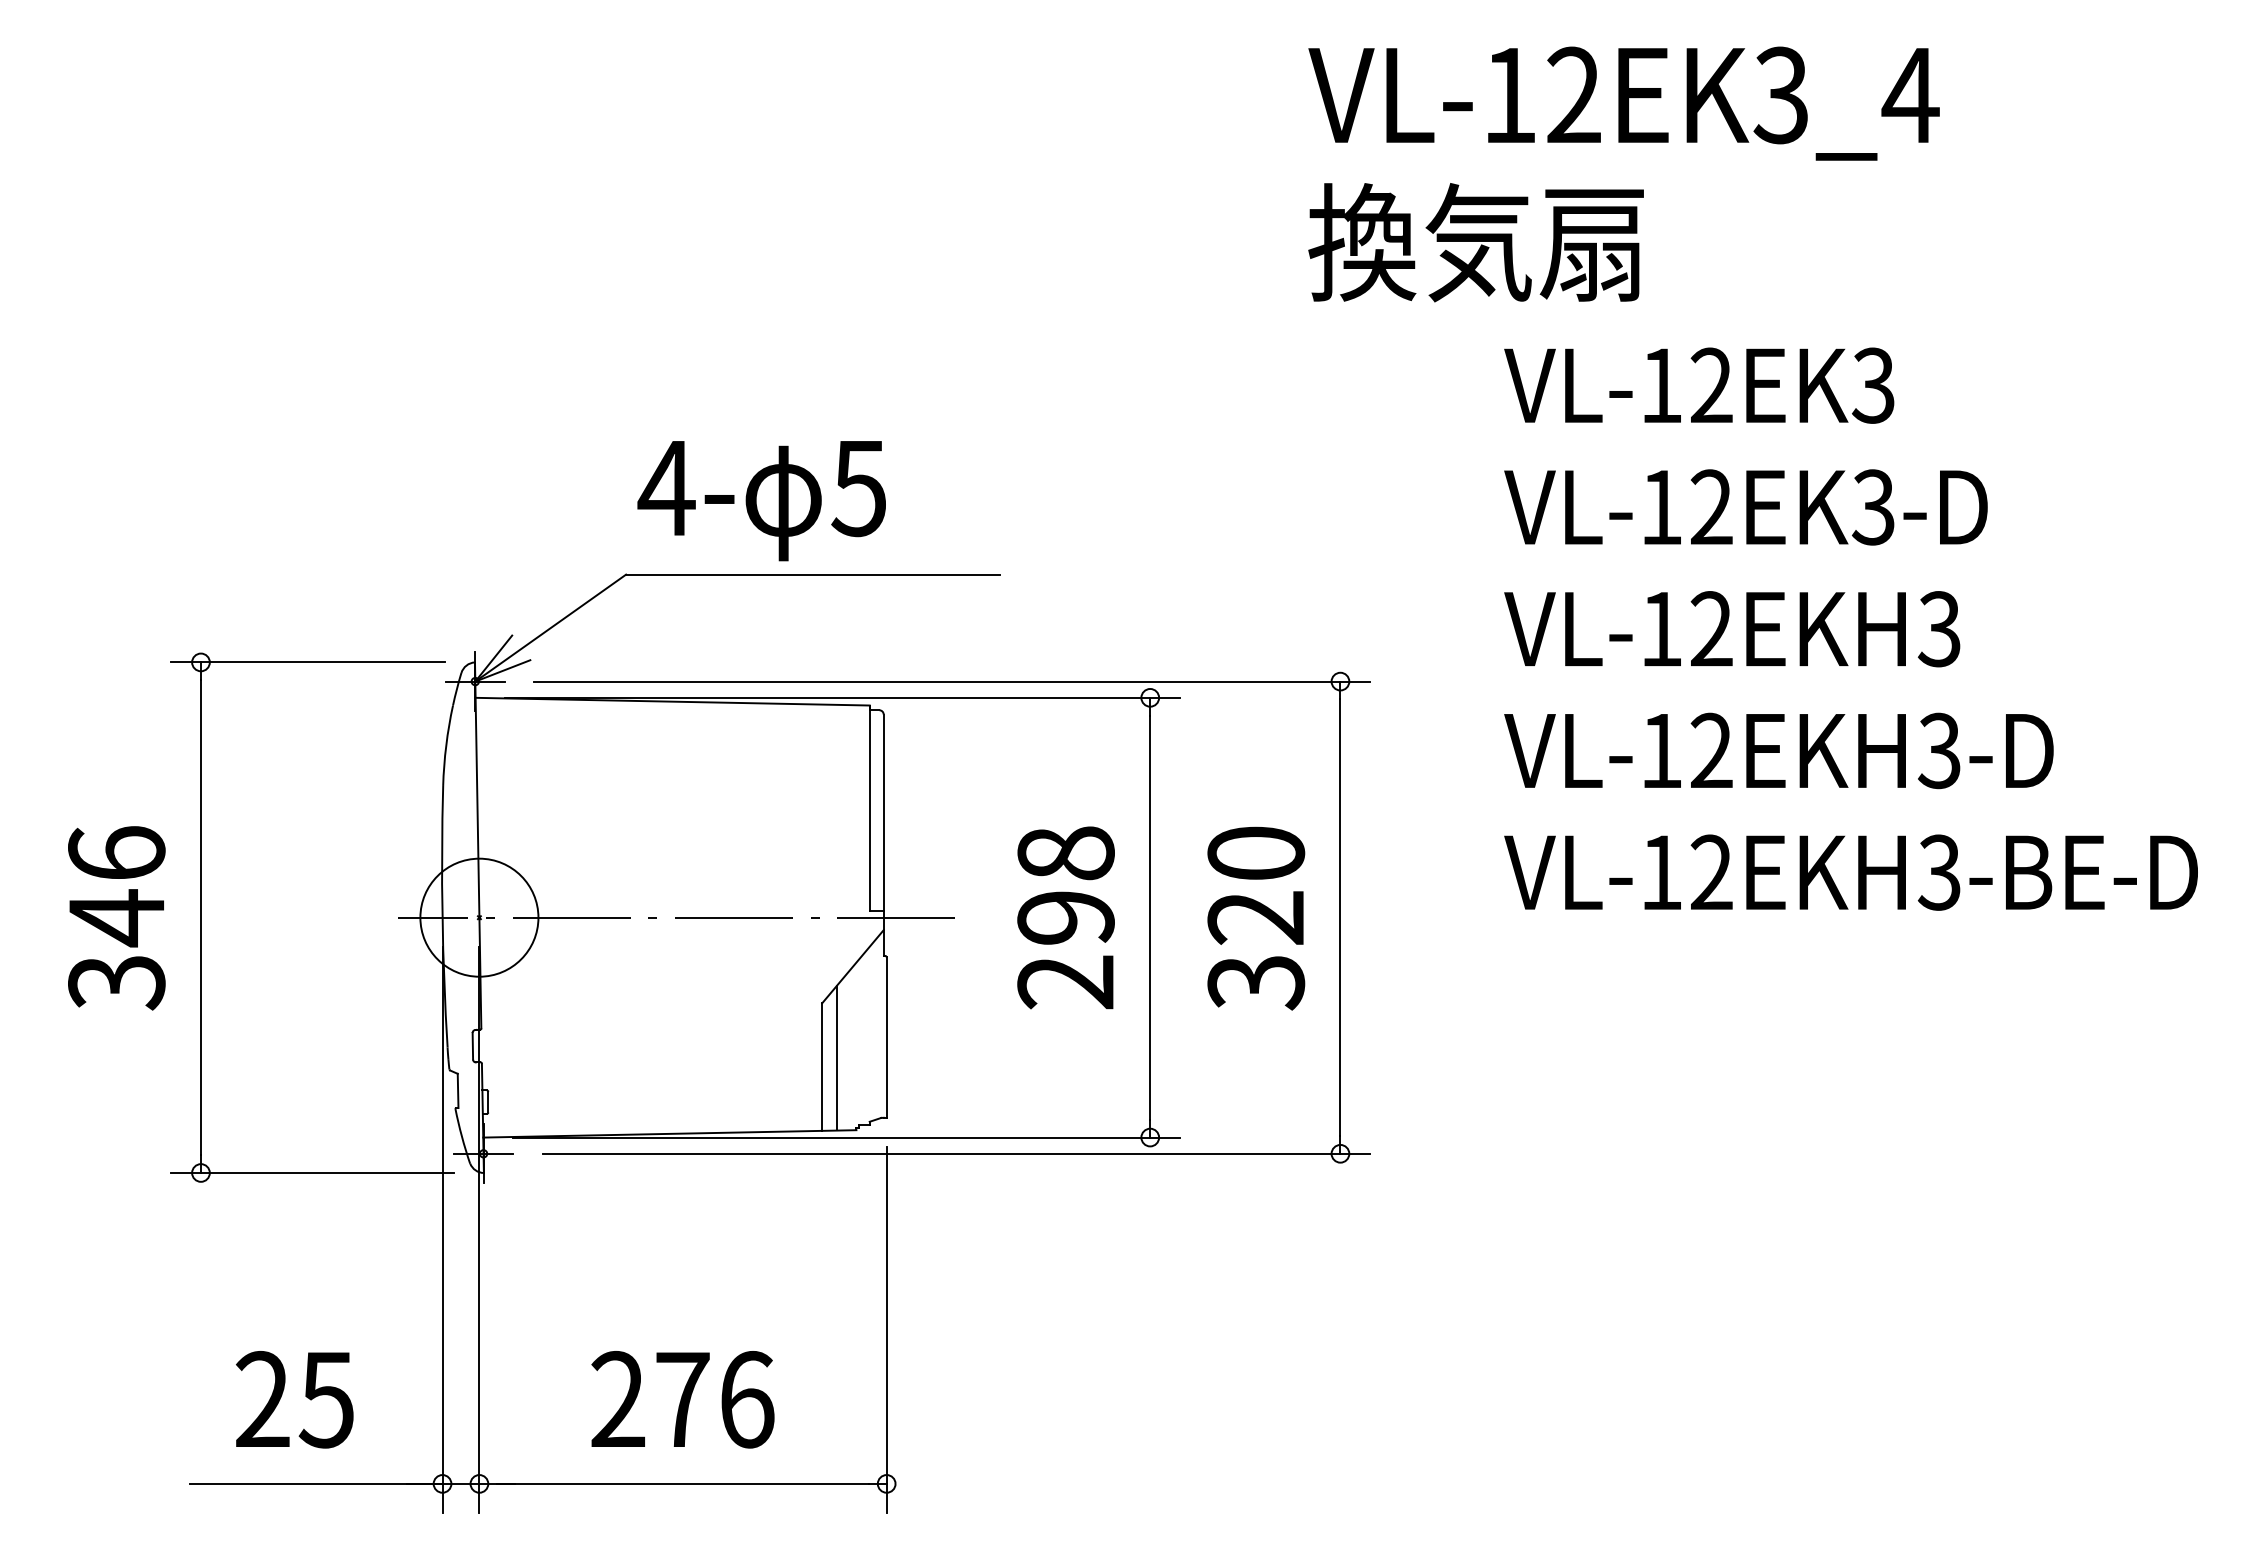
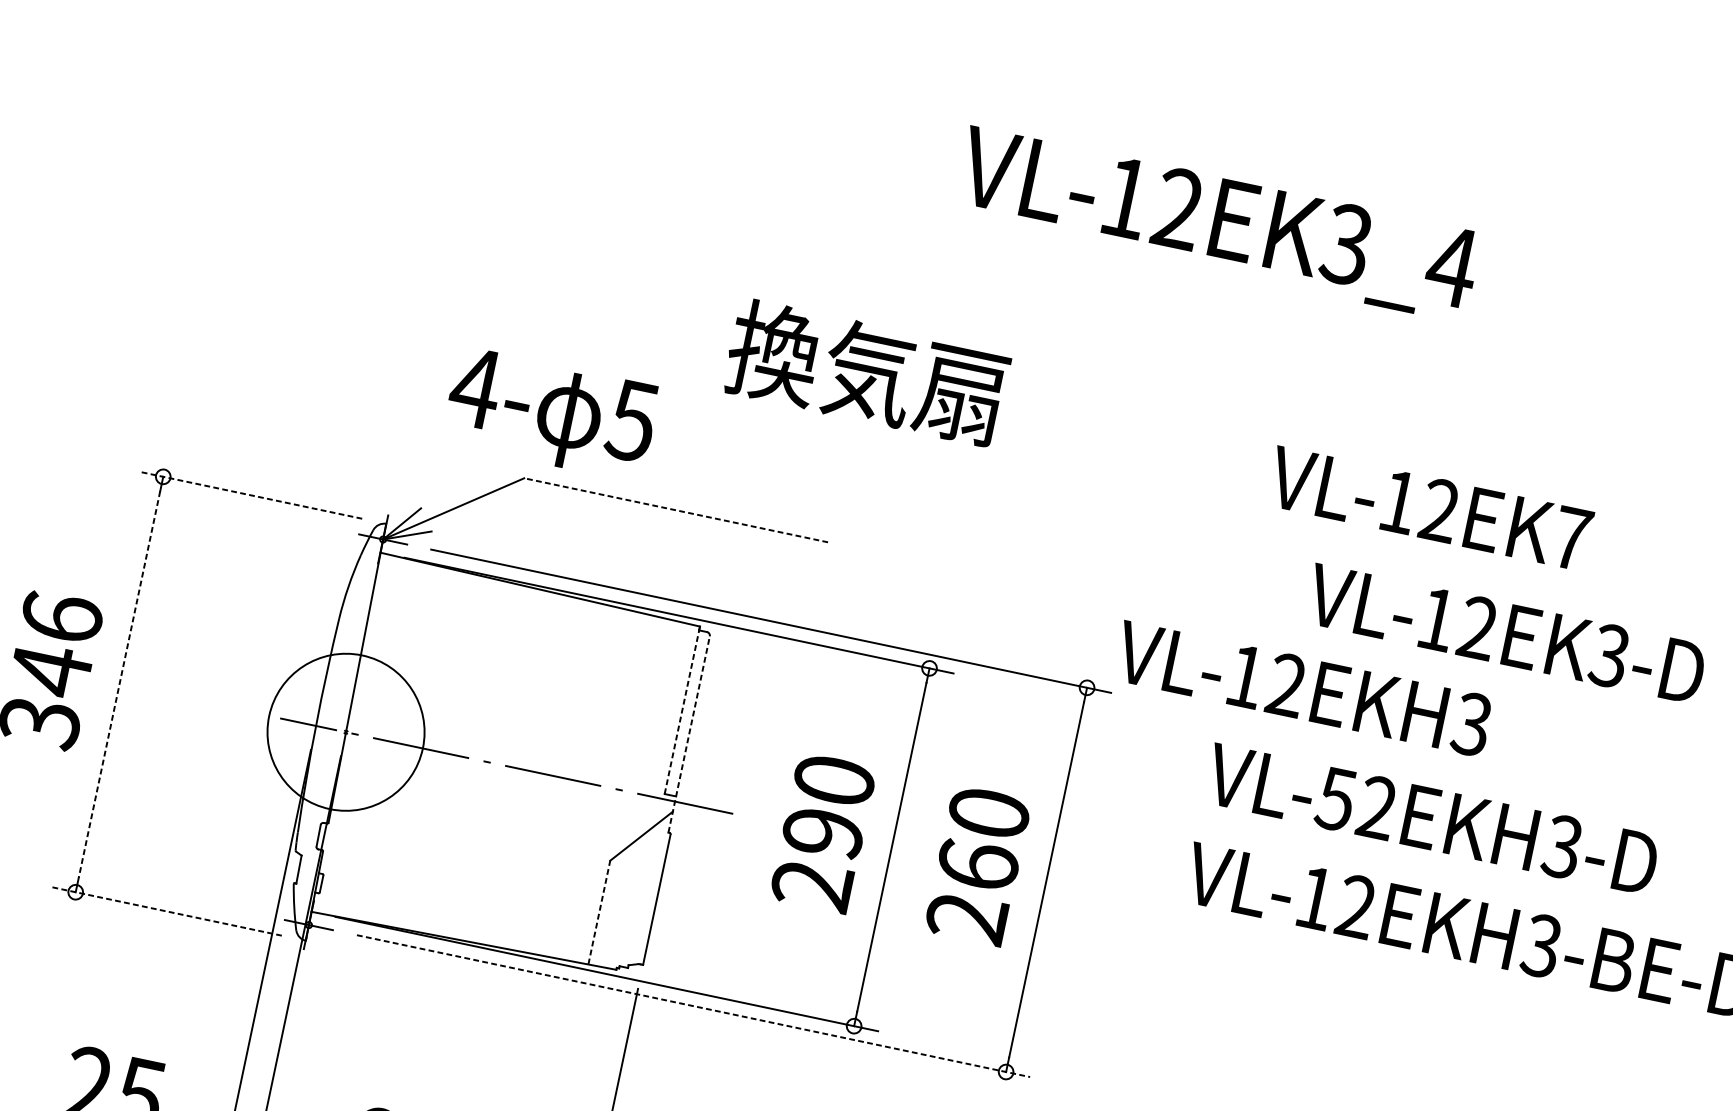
text: (1623, 103) -> (1217, 223), moved
text: (1475, 242) -> (866, 372), moved
text: (1873, 385) -> (1571, 538), VL-12EK3 -> VL-12EK7
text: (761, 501) -> (550, 414), moved
text: (1745, 507) -> (1505, 633), moved
line: (812, 574) -> (675, 510), solid -> dashed
text: (1732, 629) -> (1303, 689), moved
line: (307, 662) -> (249, 495), solid -> dashed
text: (1660, 751) -> (1335, 799), VL-12EKH3-D -> VL-52EKH3-D
line: (869, 808) -> (682, 710), solid -> dashed
line: (883, 835) -> (688, 734), solid -> dashed
text: (1065, 853) -> (833, 780), 298 -> 290
line: (200, 917) -> (119, 684), solid -> dashed
circle: (479, 917) -> (346, 732), size x1.6
text: (1256, 950) -> (972, 892), 320 -> 260
line: (836, 1057) -> (612, 907), removed
line: (822, 1066) -> (599, 912), solid -> dashed
line: (956, 1153) -> (693, 1005), solid -> dashed
line: (312, 1172) -> (166, 910), solid -> dashed

